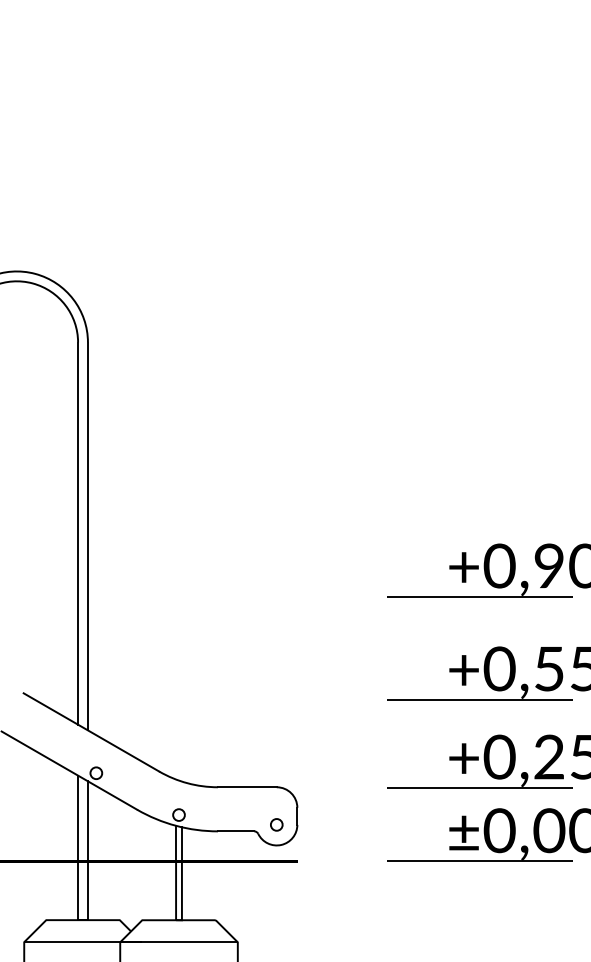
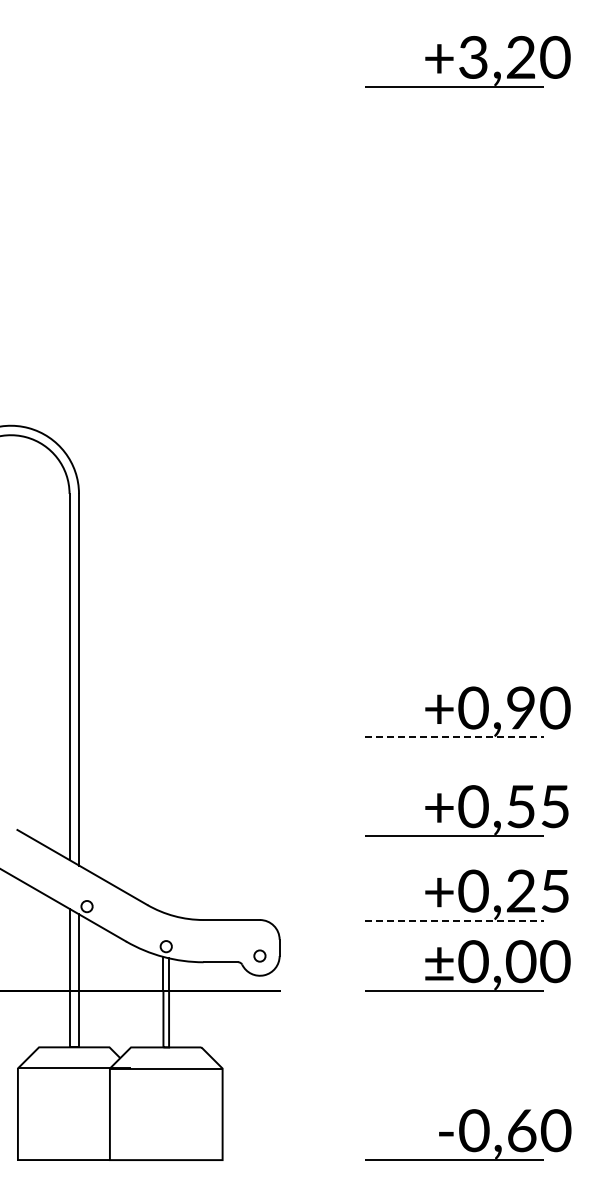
line: (480, 596) -> (455, 737), solid -> dashed
line: (480, 787) -> (455, 920), solid -> dashed

